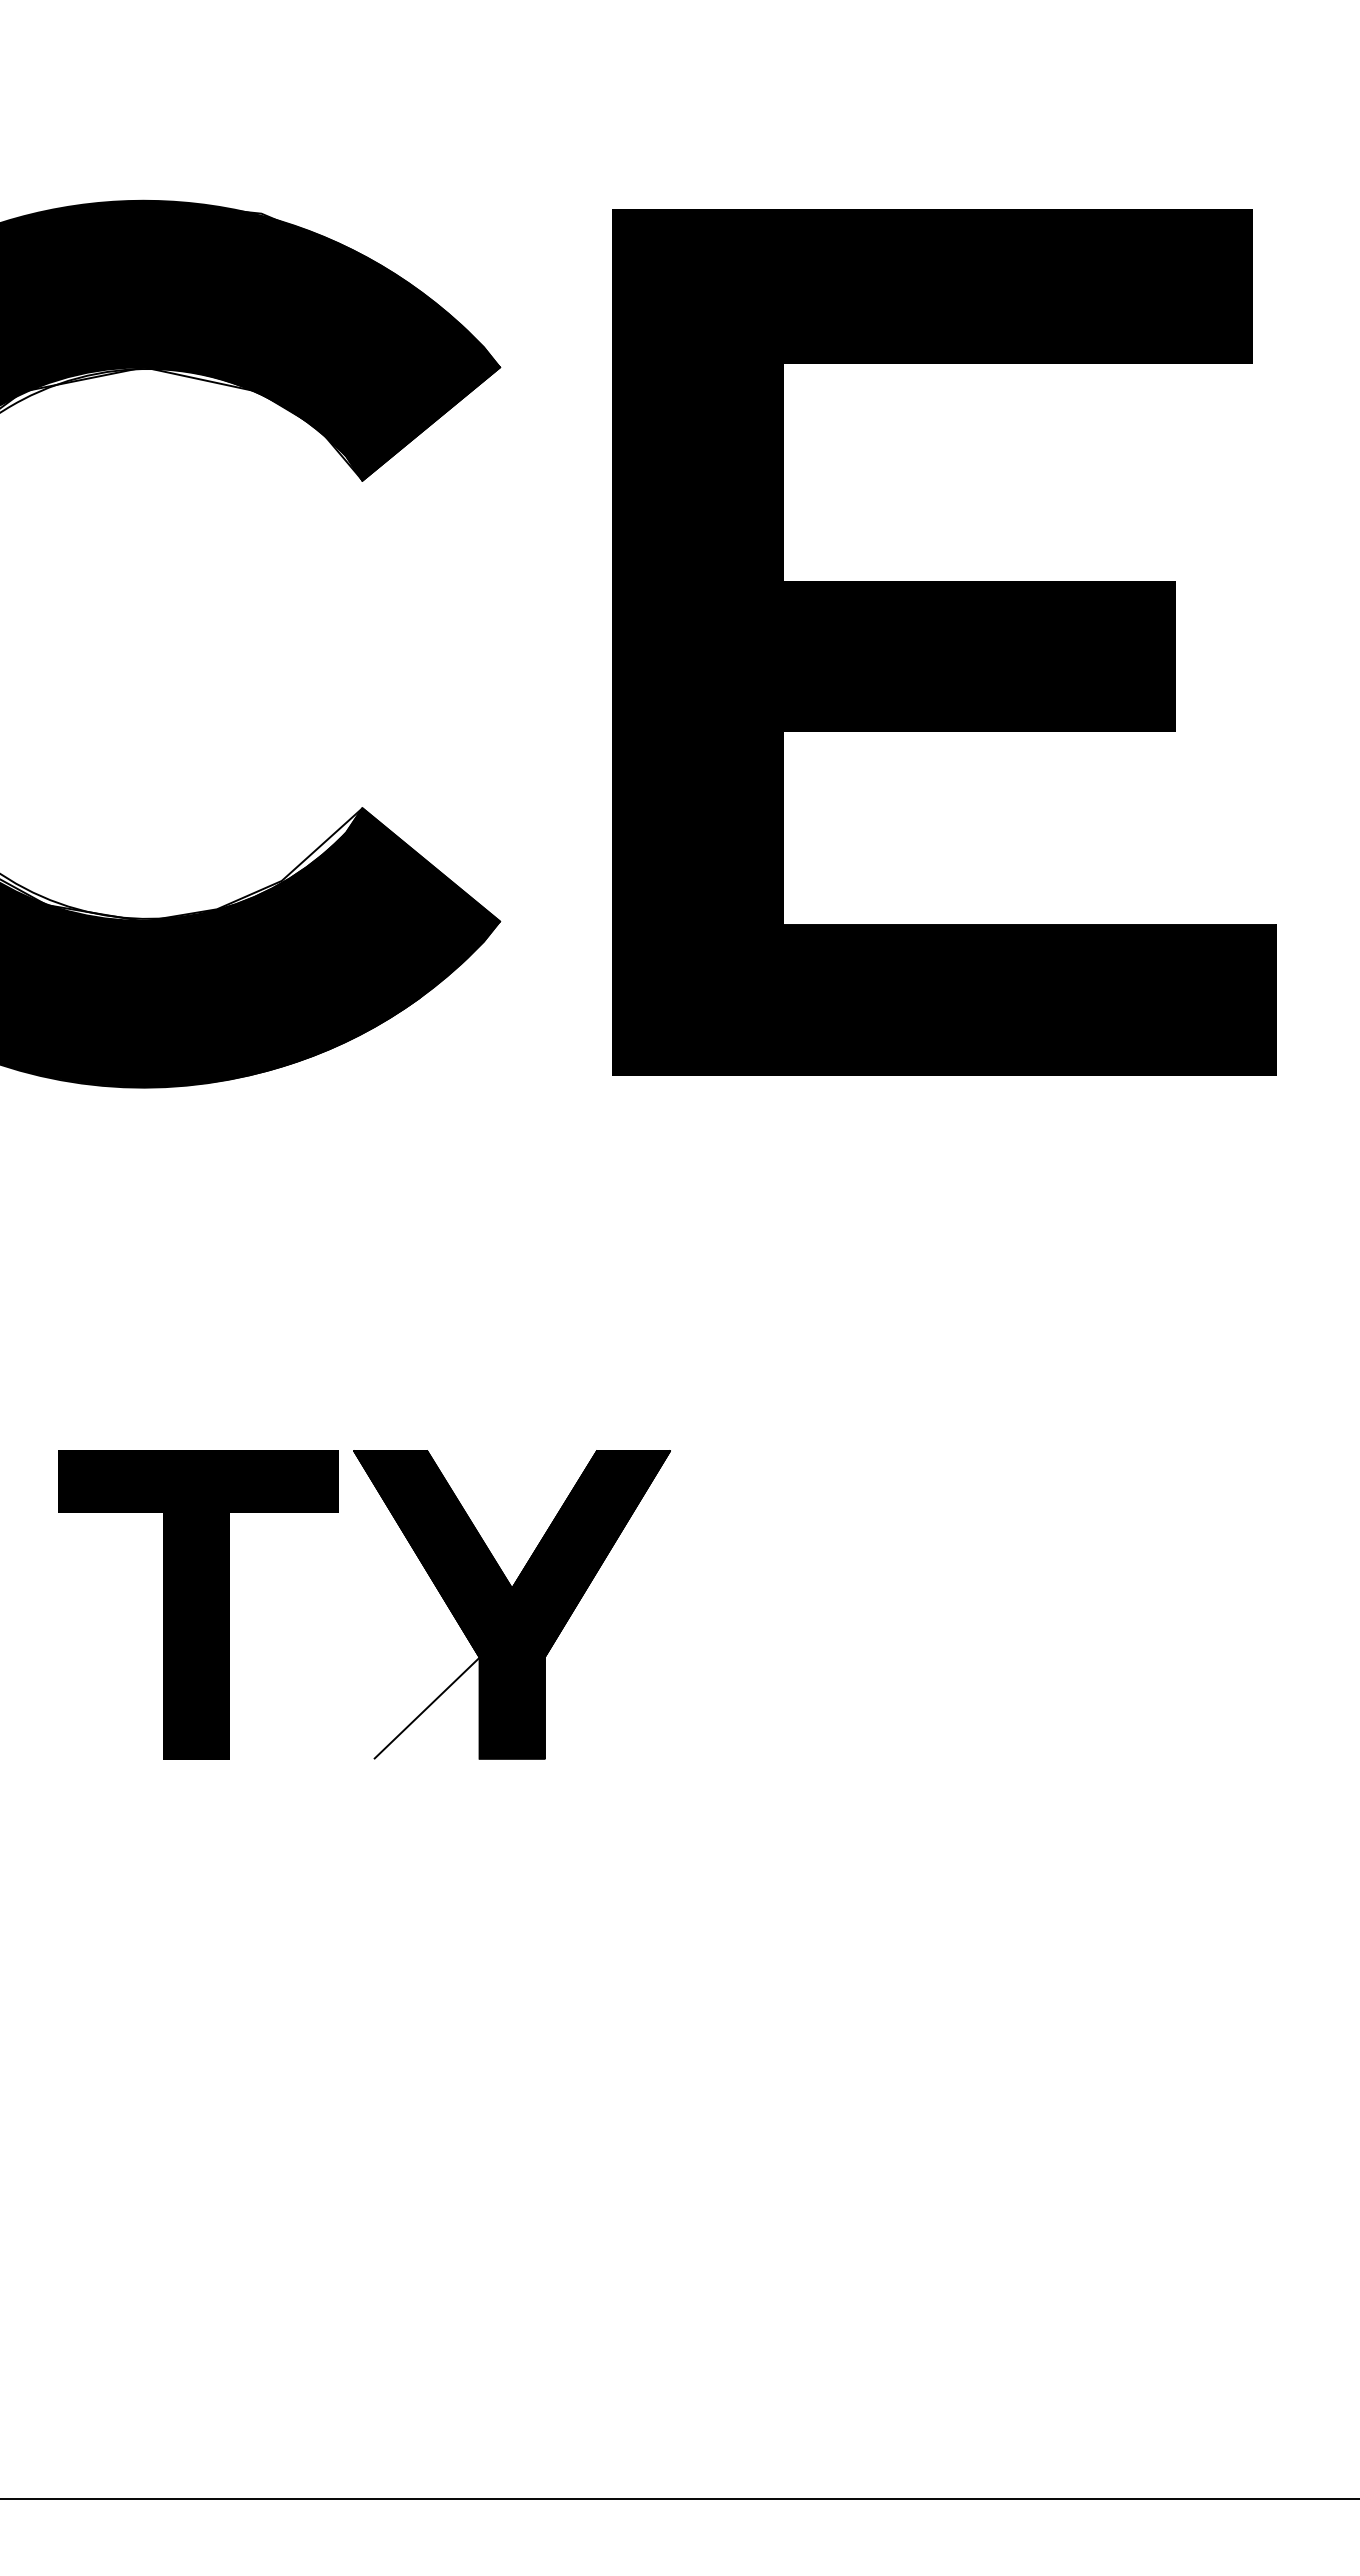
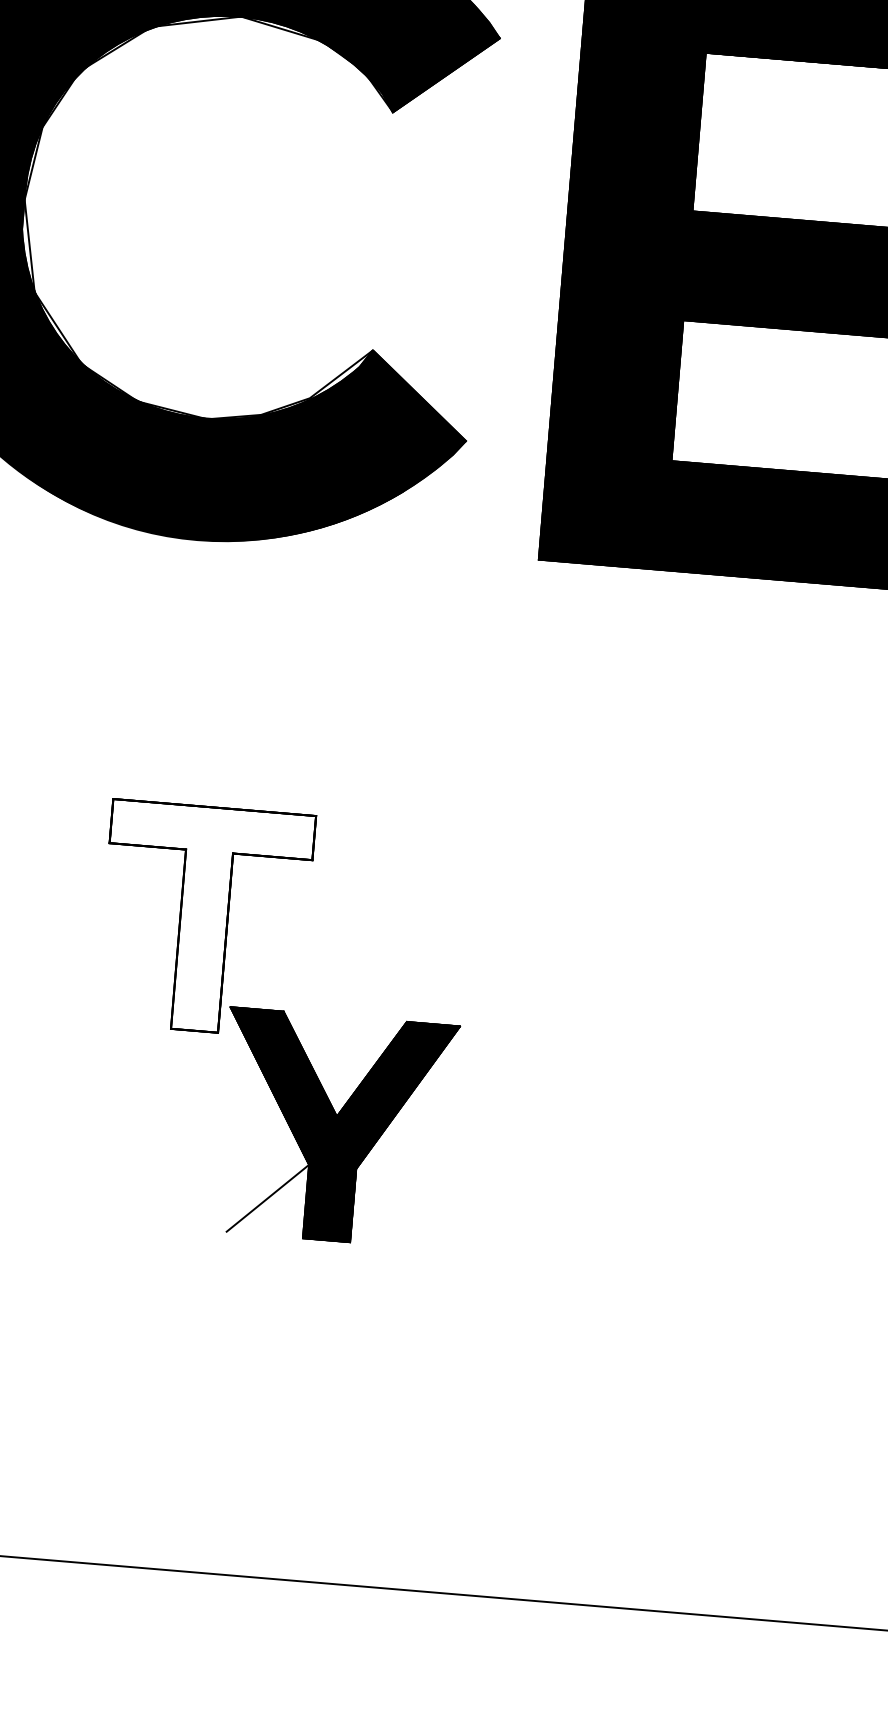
fill: (198, 1604) -> (205, 918), removed
part: (511, 1604) -> (335, 1128), moved

